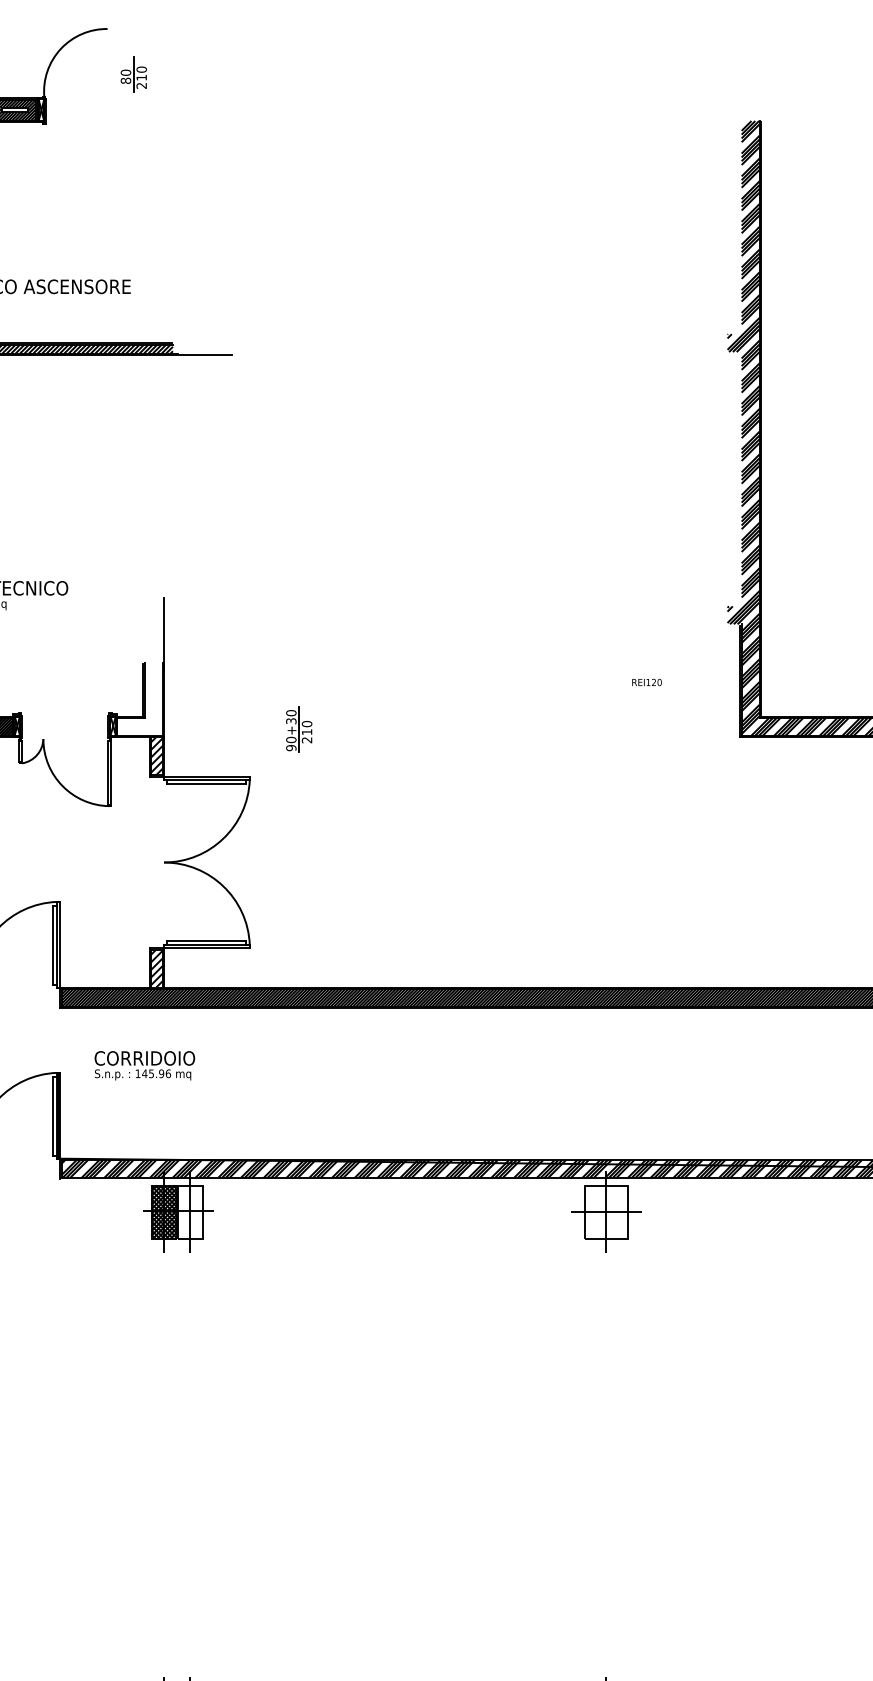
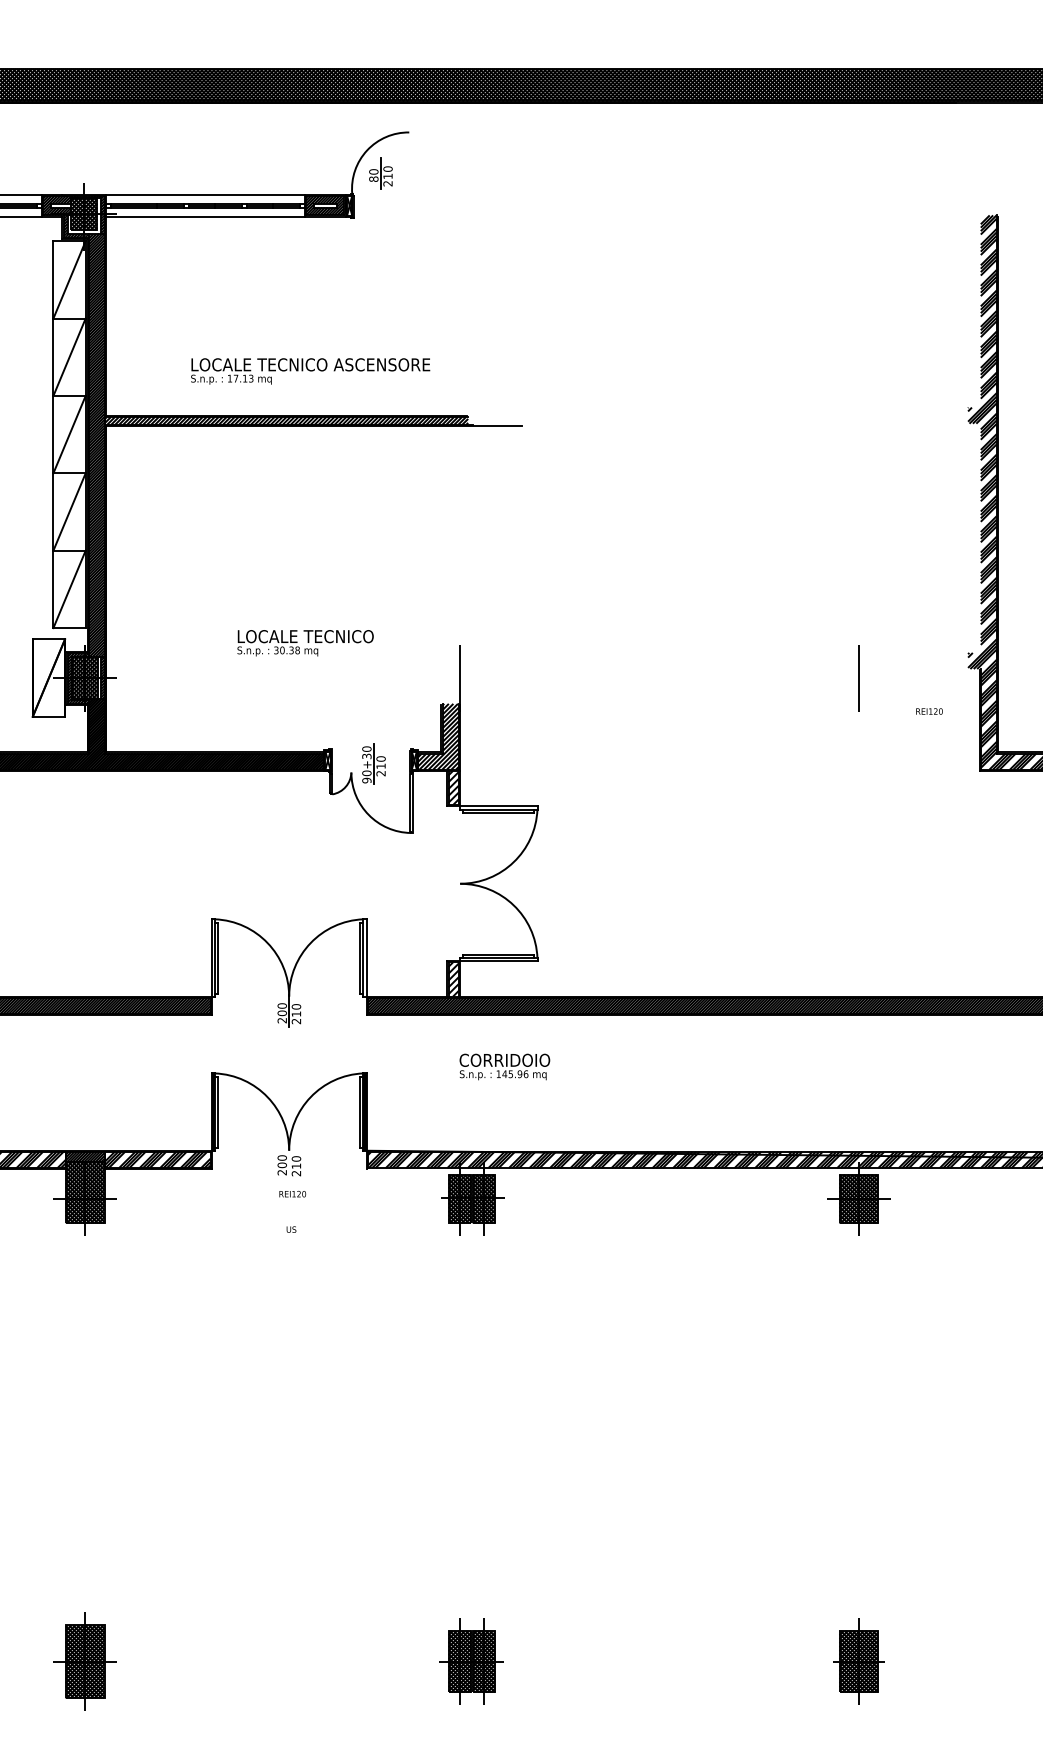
part: (133, 74) -> (380, 173), moved
line: (605, 634) -> (858, 678), added
text: (647, 682) -> (929, 711), moved
hatch: (138, 699) -> (437, 736), added
part: (298, 729) -> (373, 763), moved
text: (144, 1065) -> (504, 1066), moved
hatch: (189, 1211) -> (483, 1198), added
hatch: (605, 1211) -> (858, 1198), added

